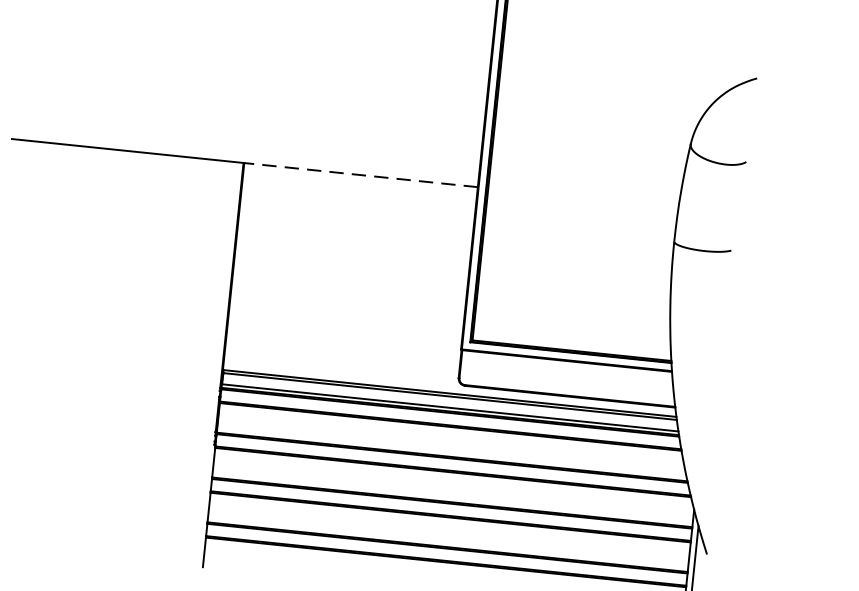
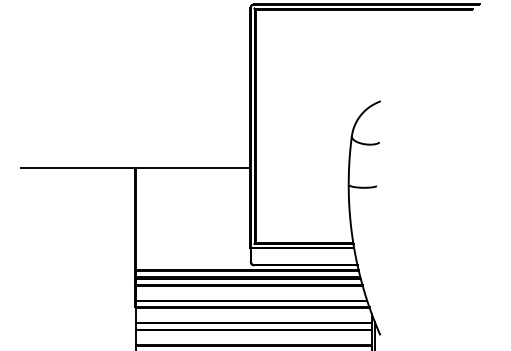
line: (359, 175) -> (192, 168), dashed -> solid

